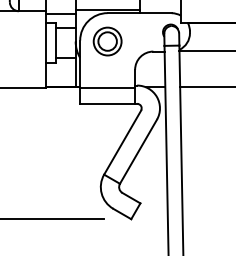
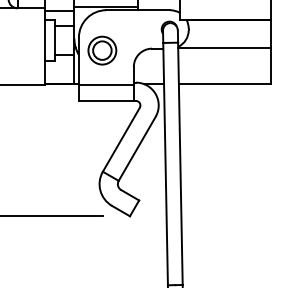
part: (107, 41) -> (102, 50), moved

